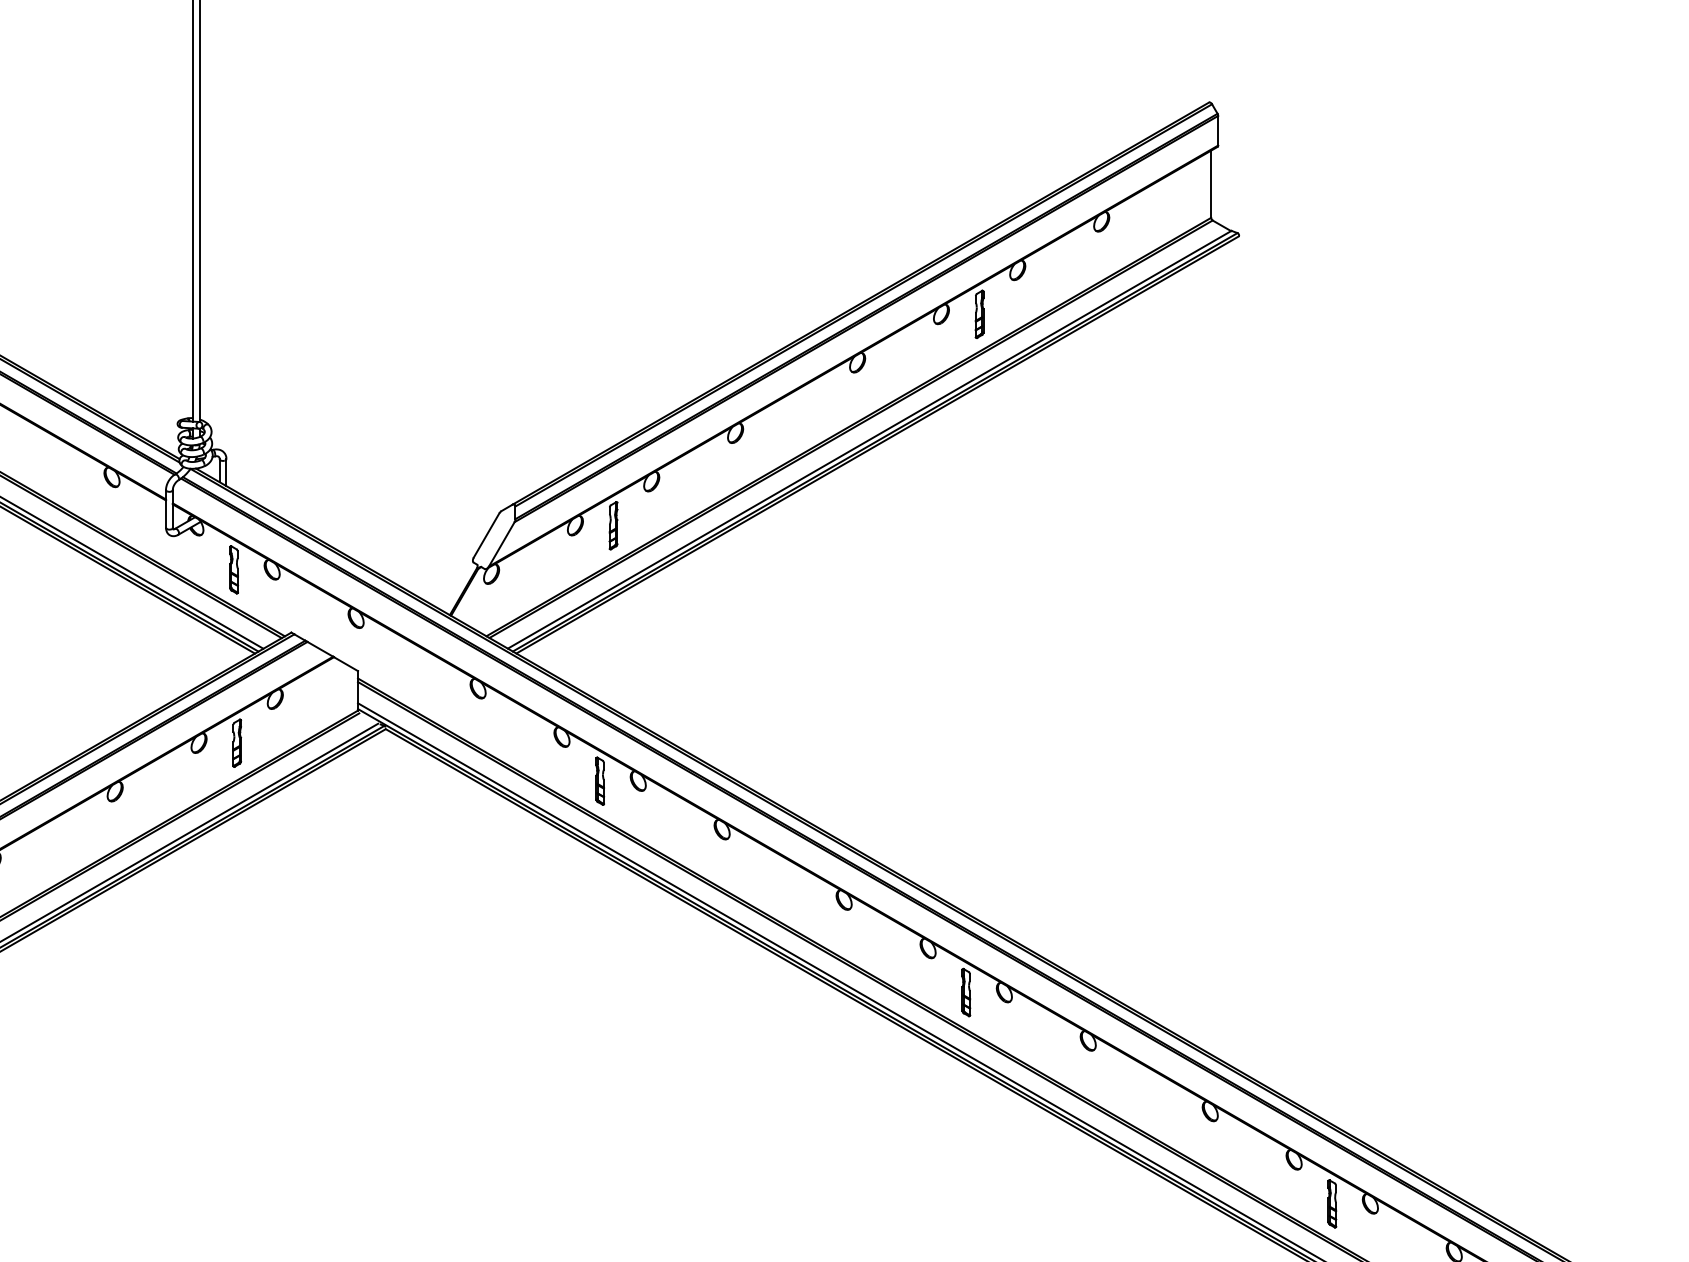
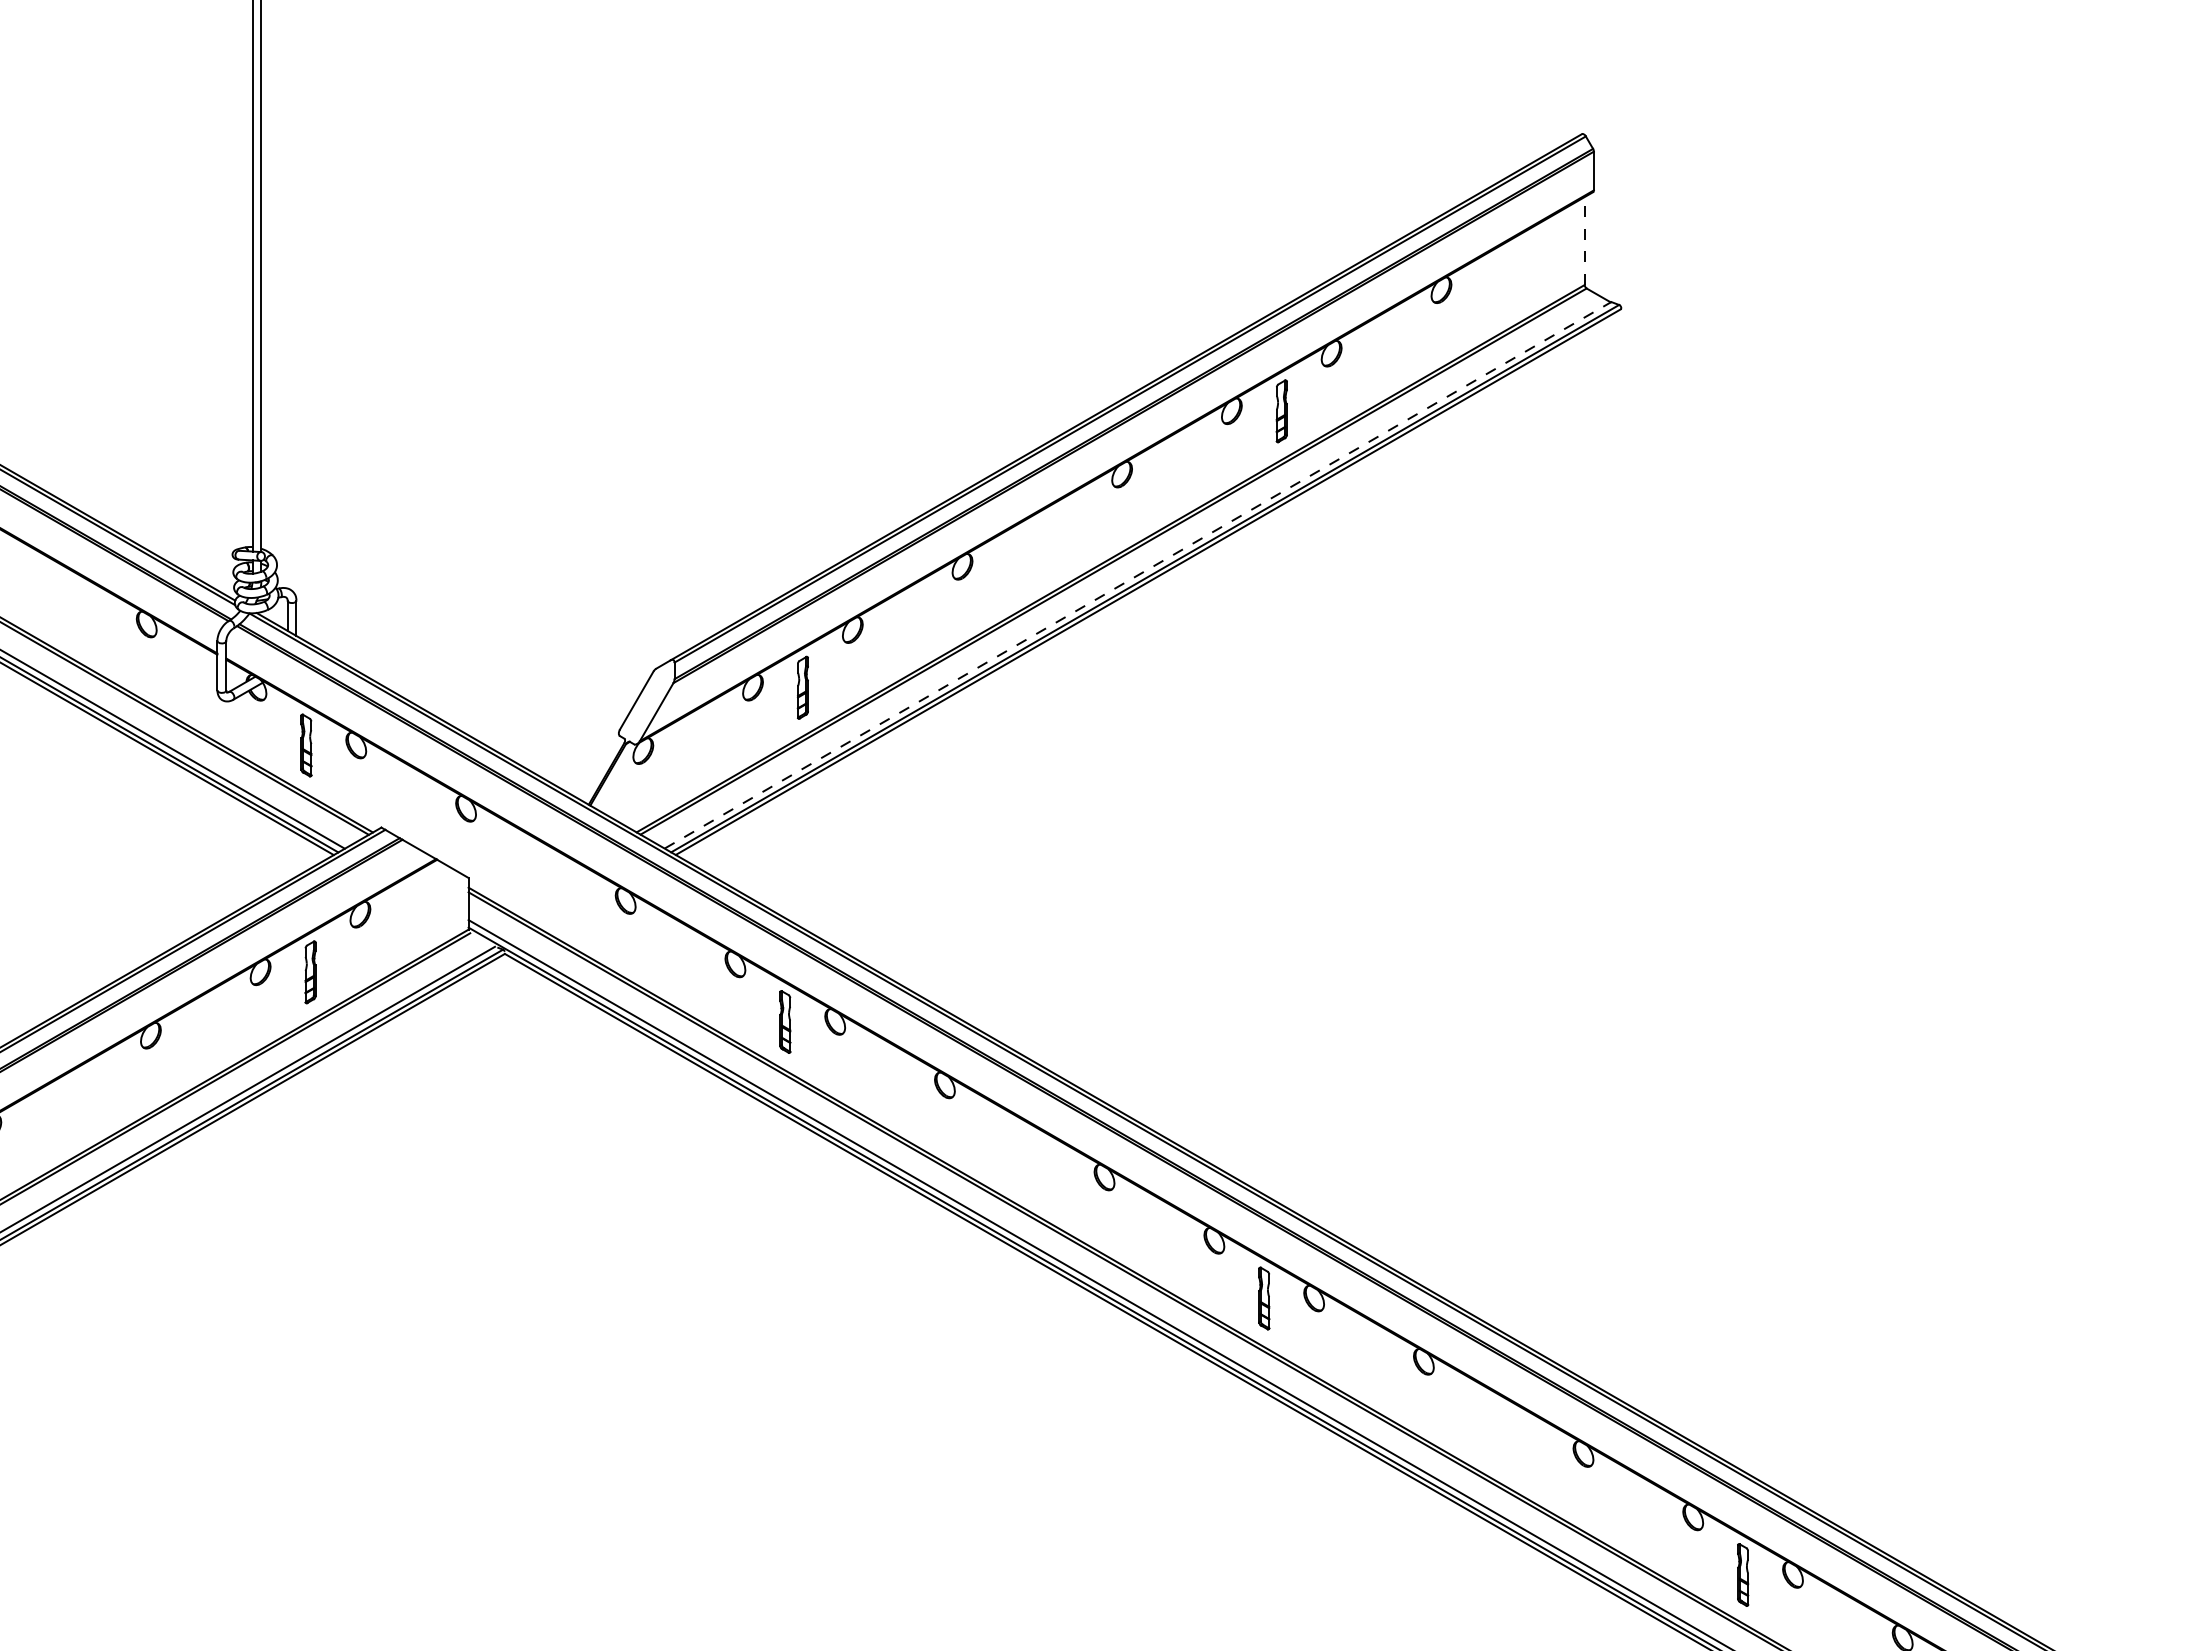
line: (1211, 184) -> (1584, 241), solid -> dashed
line: (870, 439) -> (1138, 575), solid -> dashed

